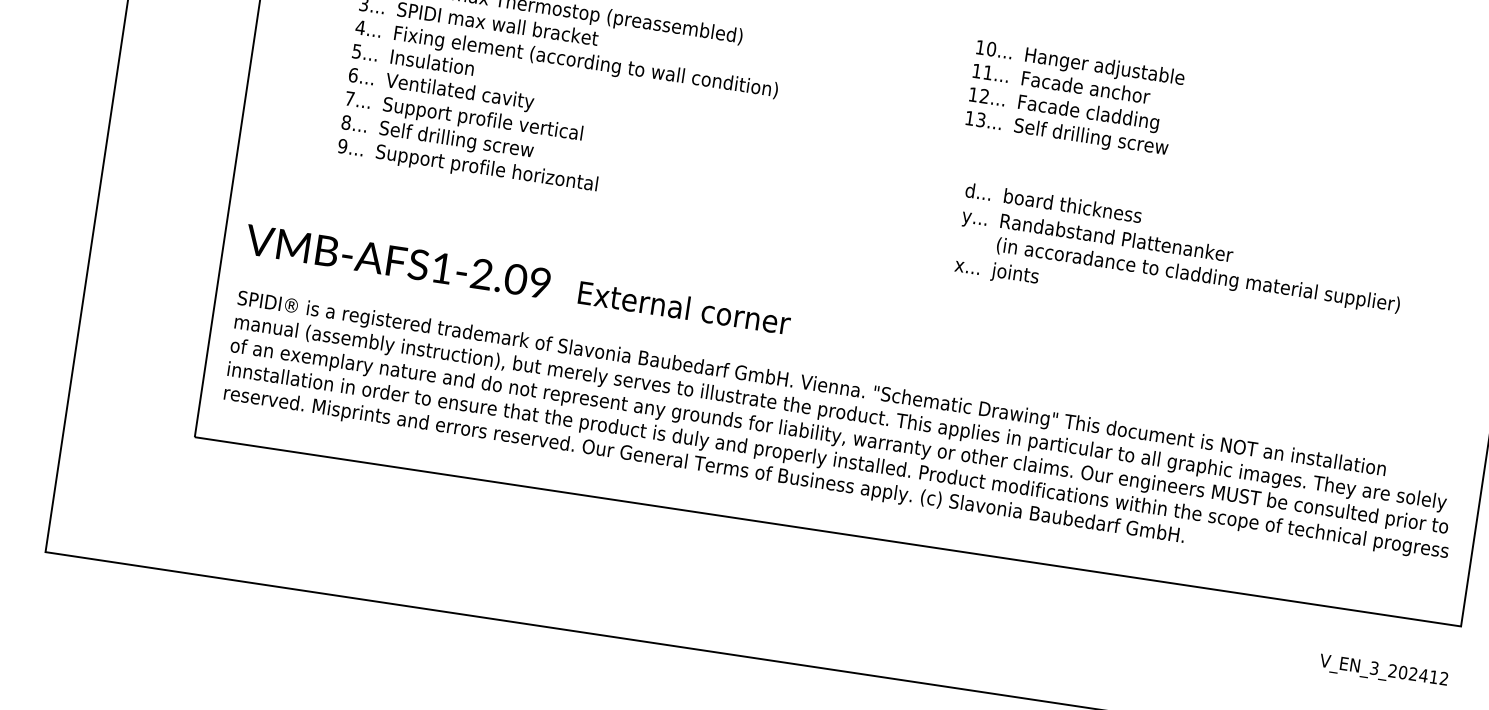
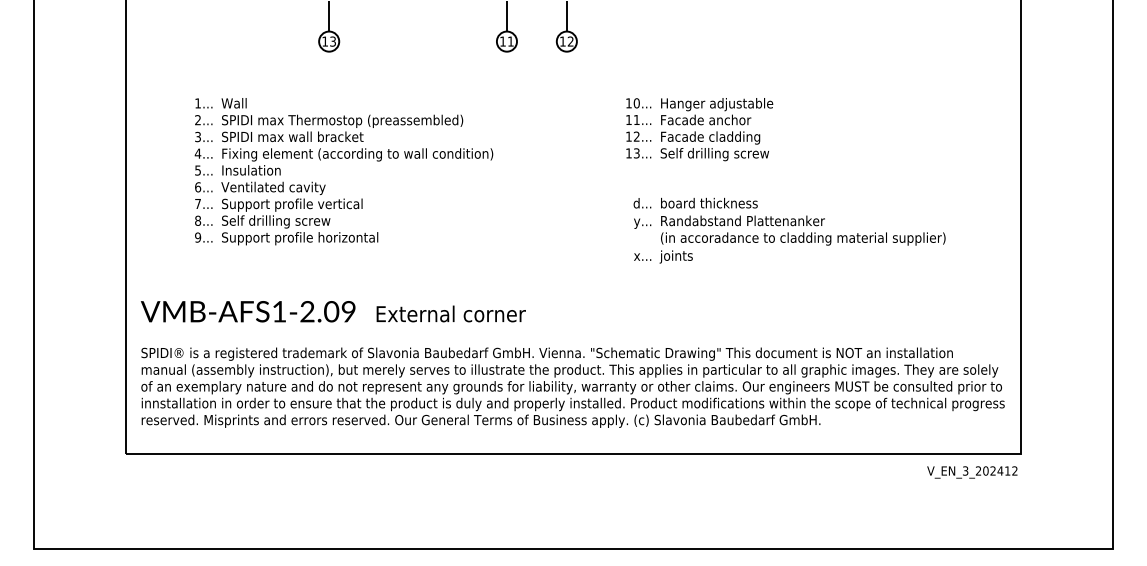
text: (1383, 671) -> (972, 472), moved

